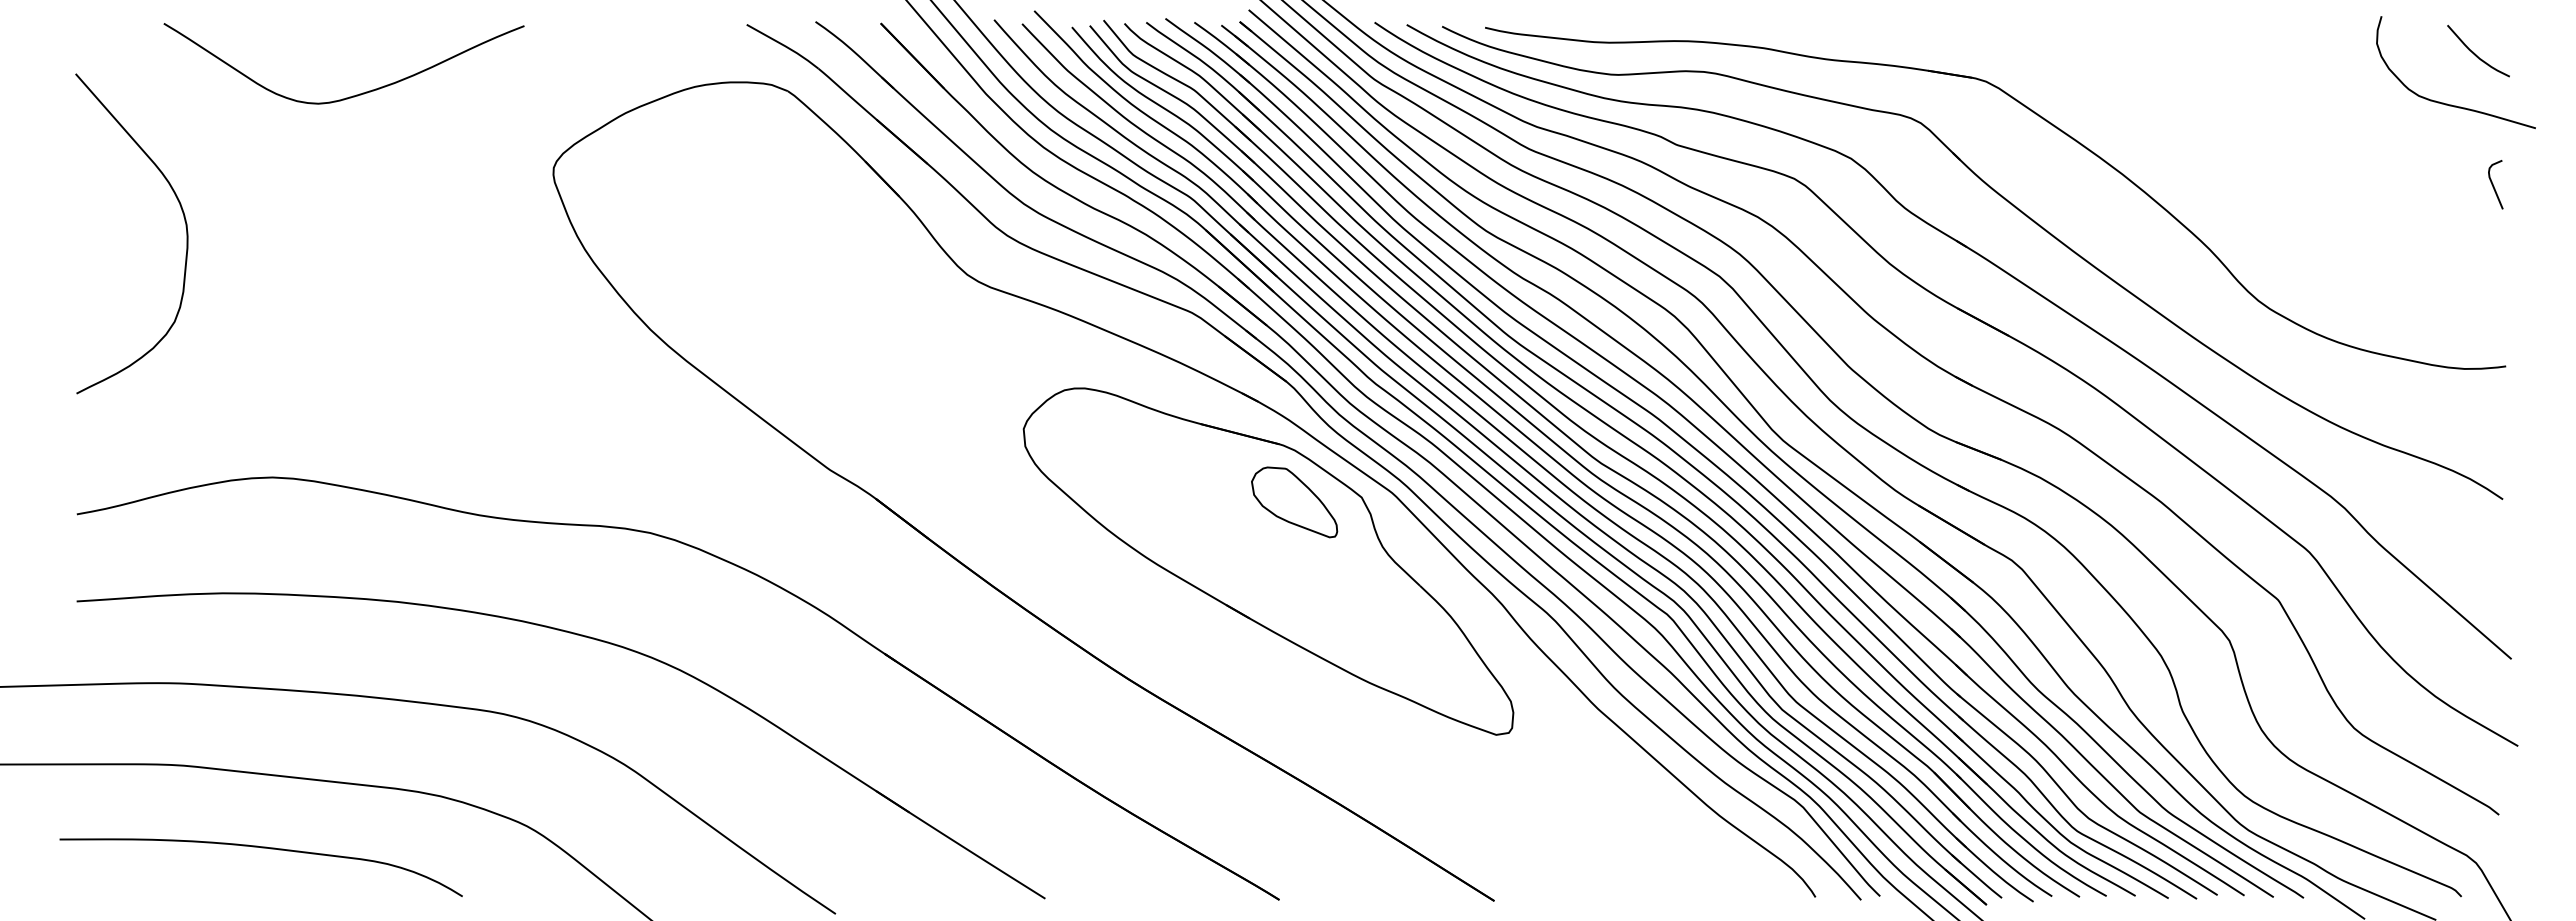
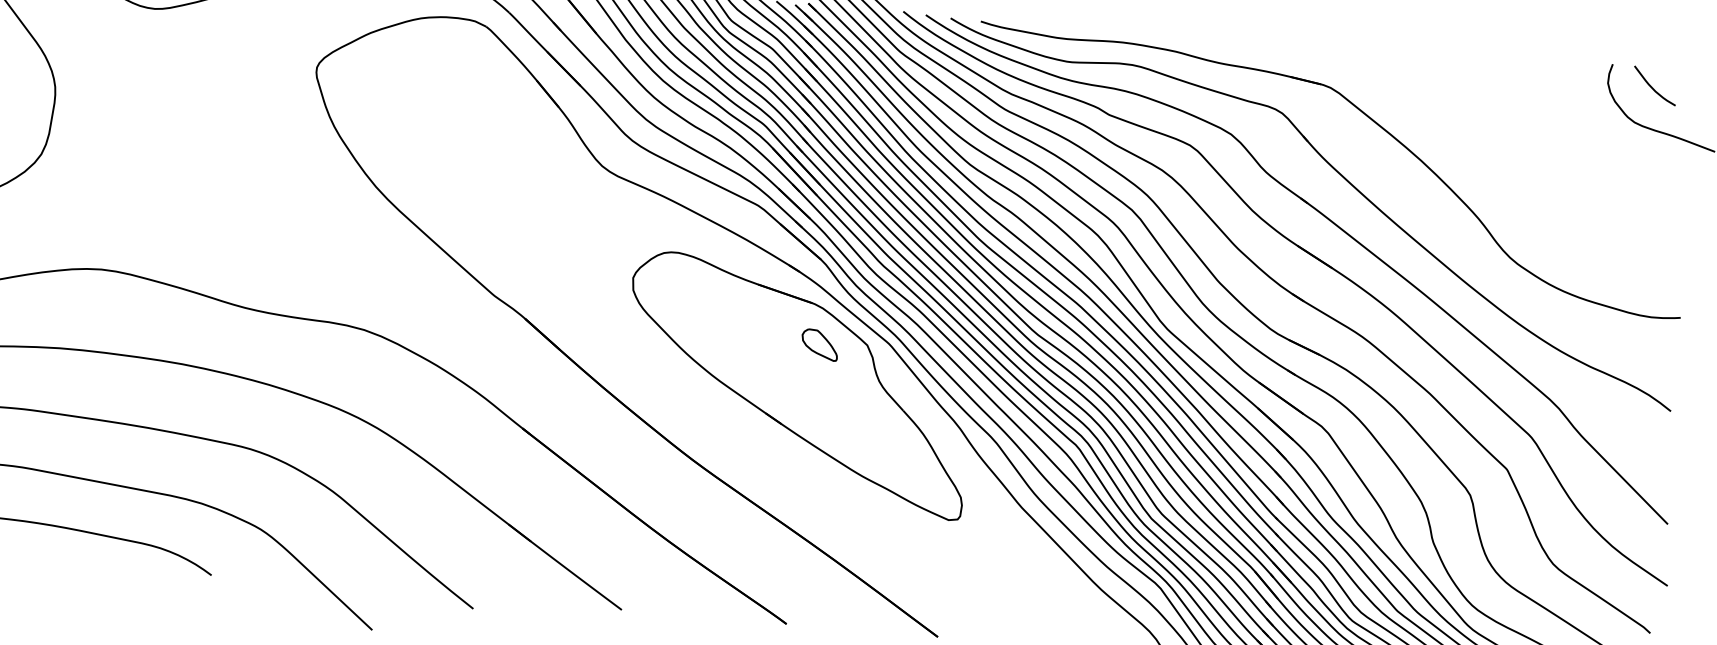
curve: (2475, 53) -> (1652, 87), moved
curve: (2493, 184) -> (1682, 189), removed
part: (1294, 502) -> (819, 345), size x0.6

